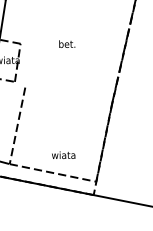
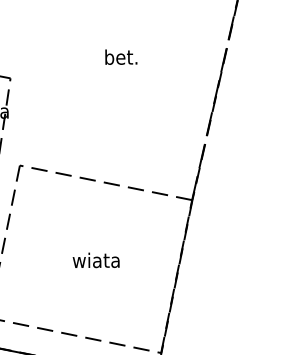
text: (67, 43) -> (121, 55), moved
line: (68, 95) -> (105, 181), added
text: (63, 154) -> (95, 258), moved

